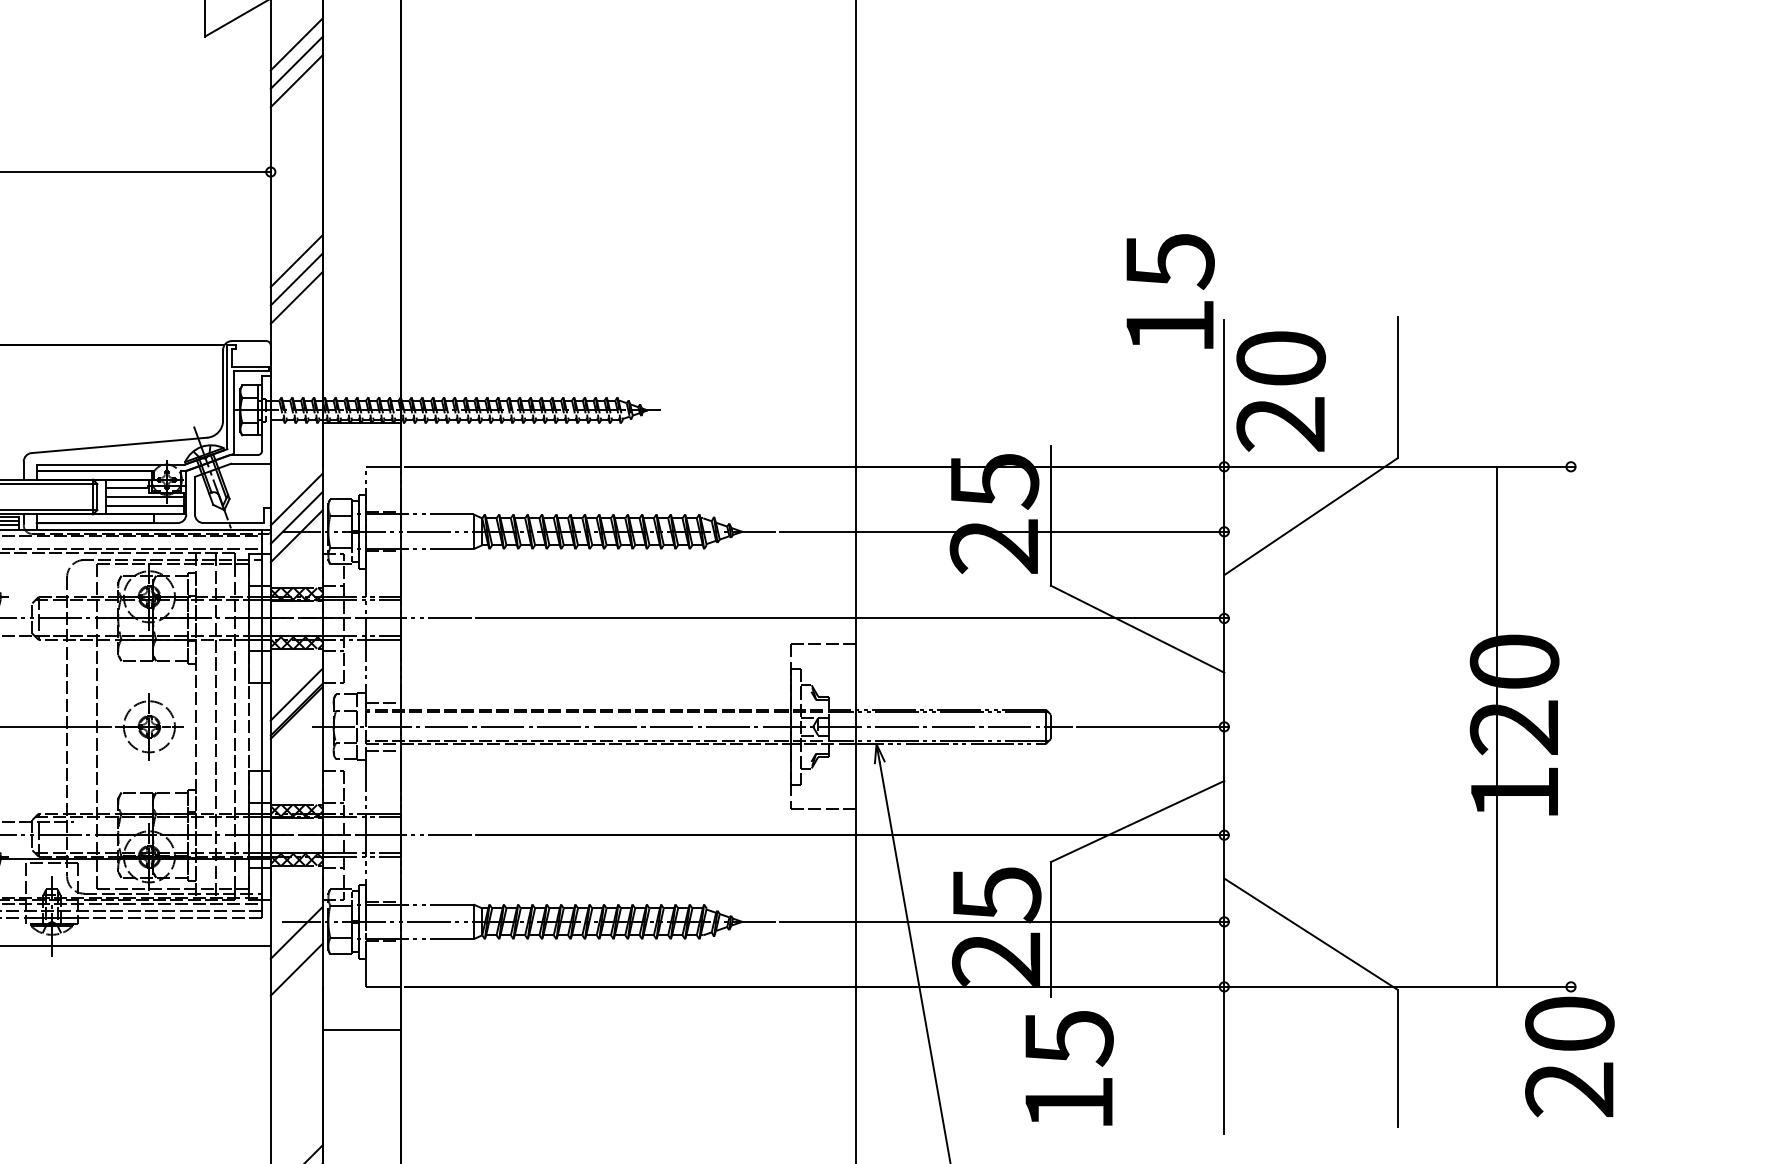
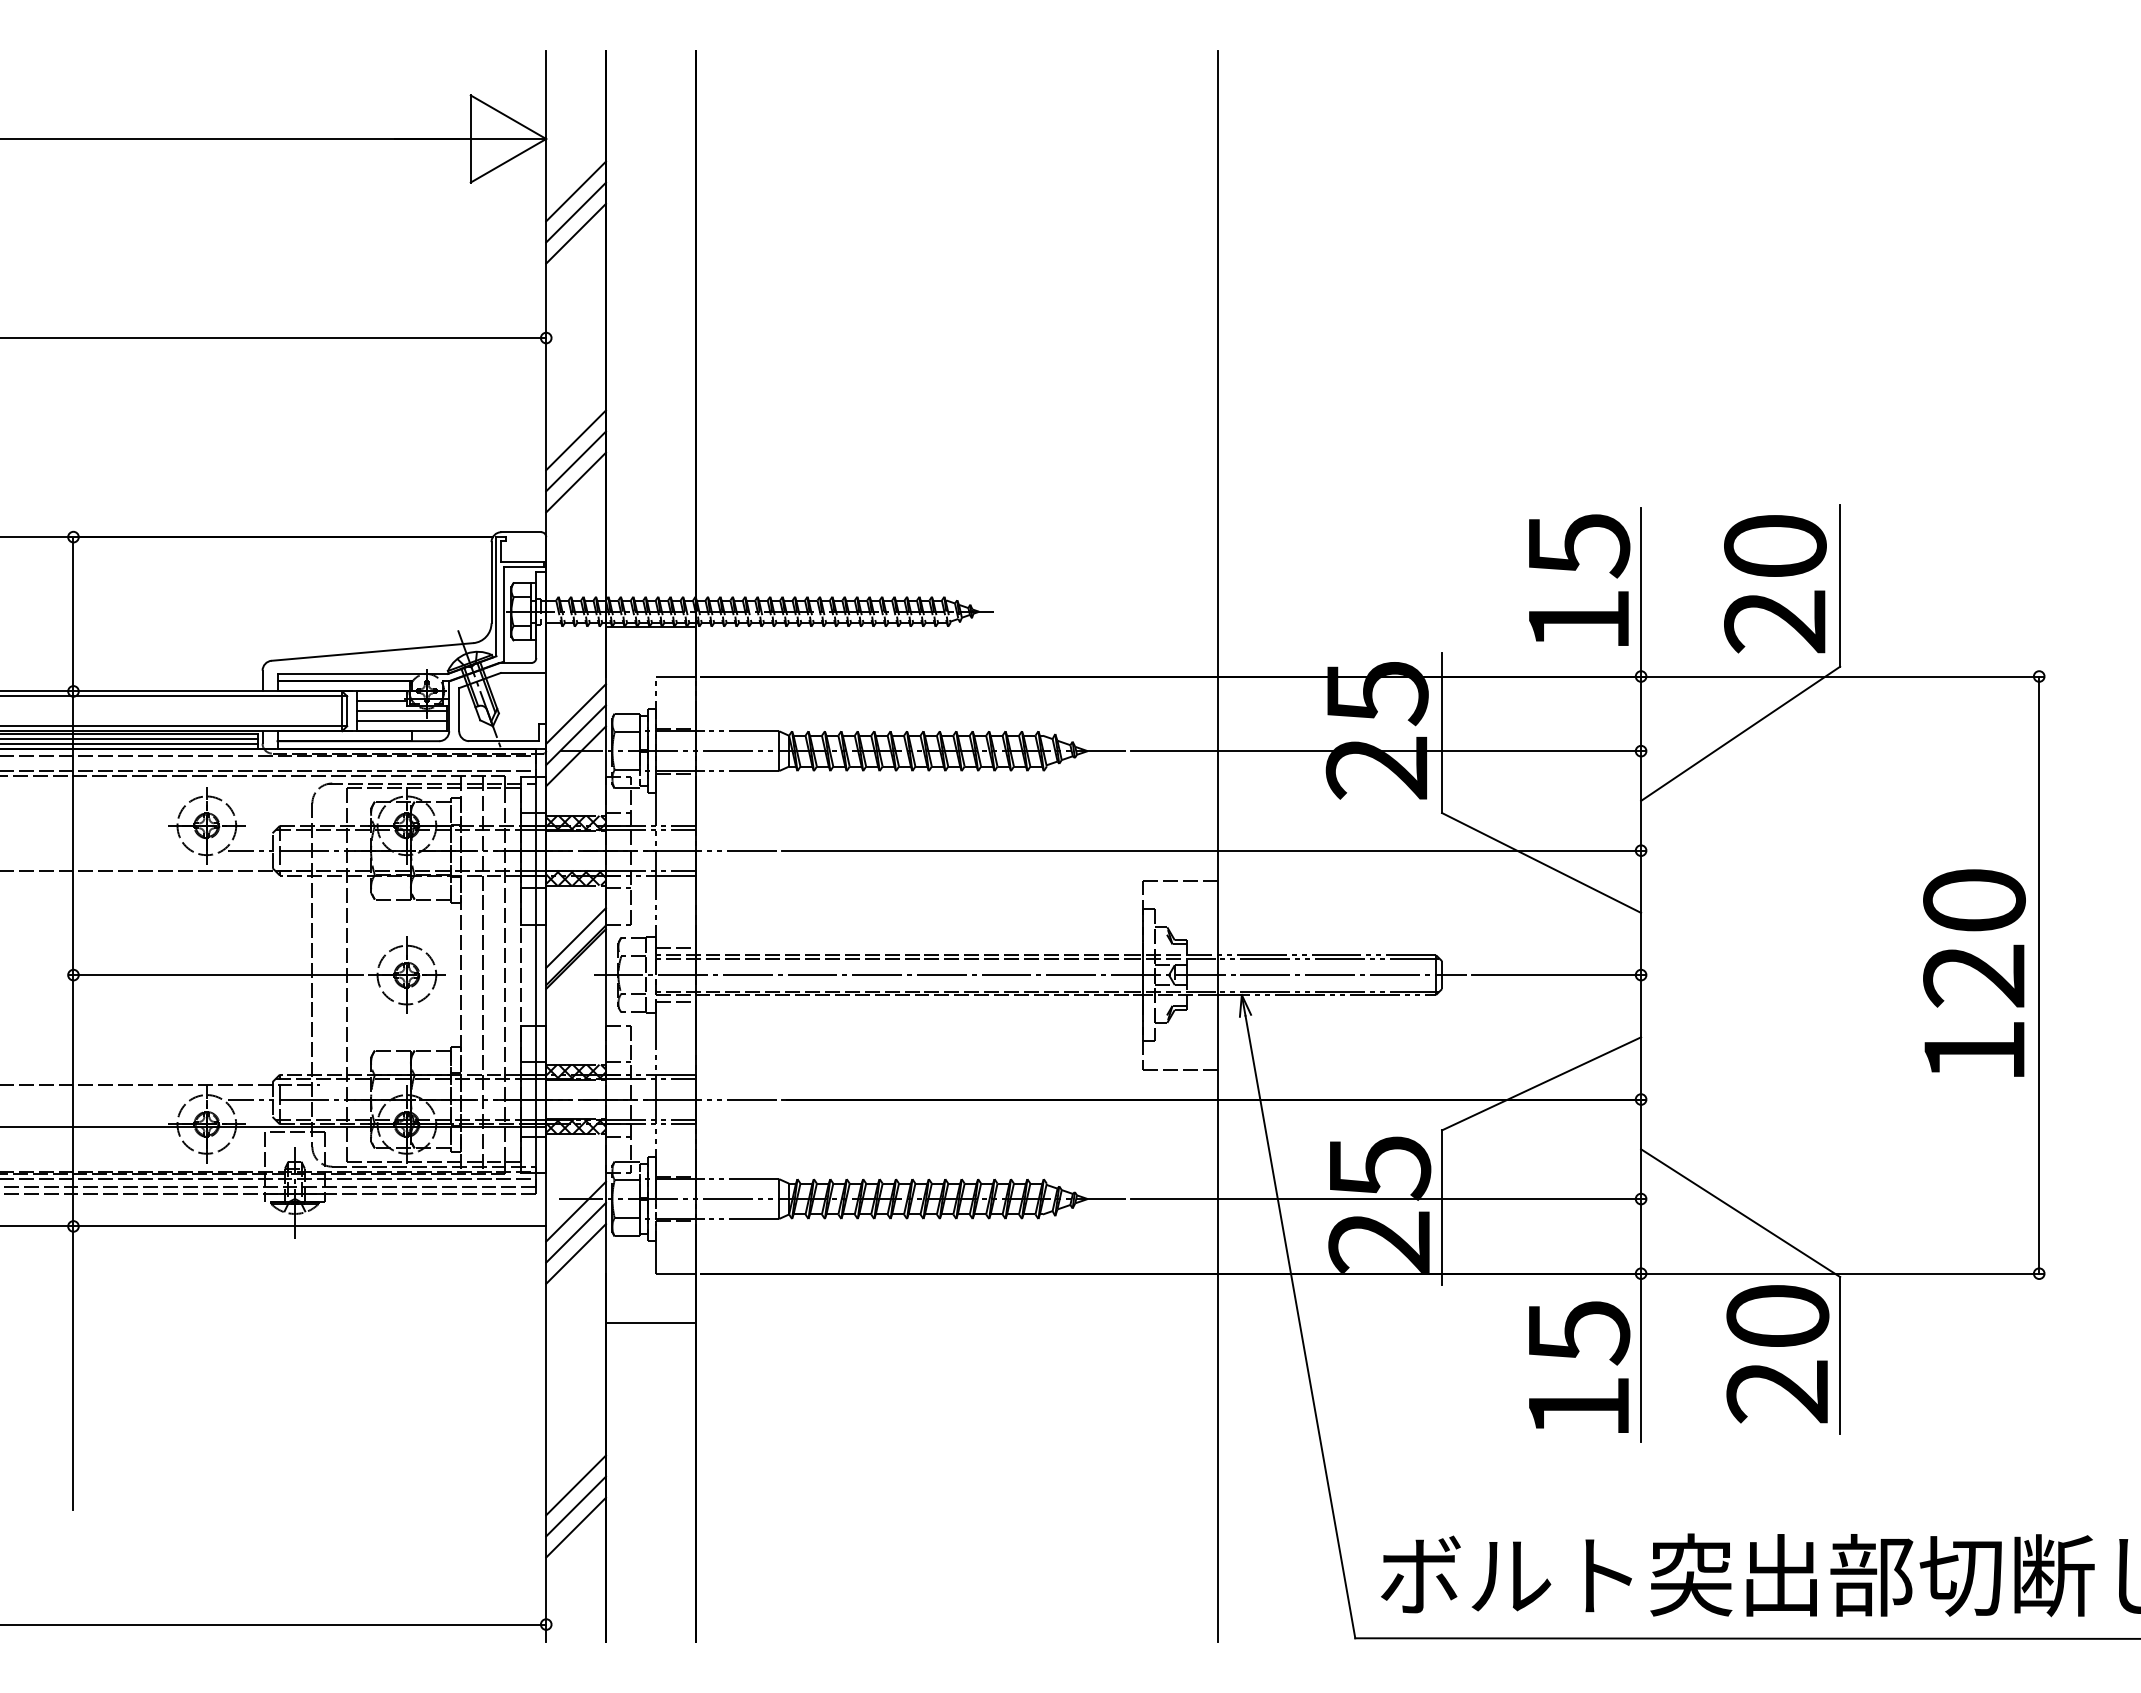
text: (1170, 290) -> (1579, 579), moved
text: (1281, 391) -> (1775, 584), moved
line: (1497, 726) -> (2039, 974), moved
line: (296, 951) -> (575, 1232), added
text: (1569, 1057) -> (1777, 1354), moved
text: (1069, 1067) -> (1579, 1366), moved

